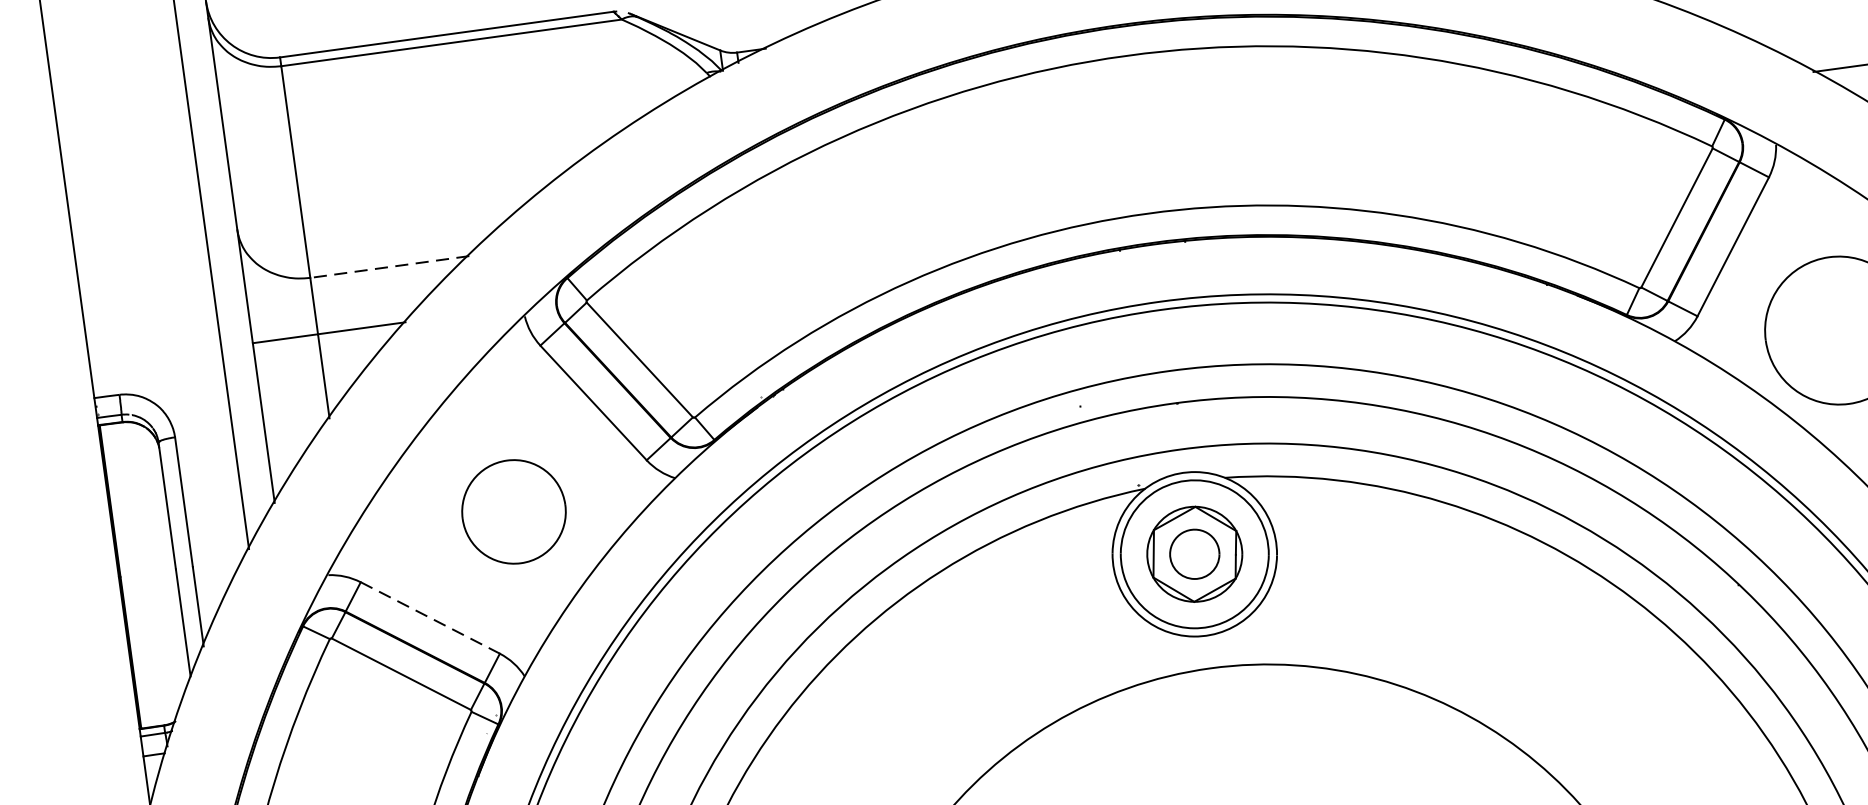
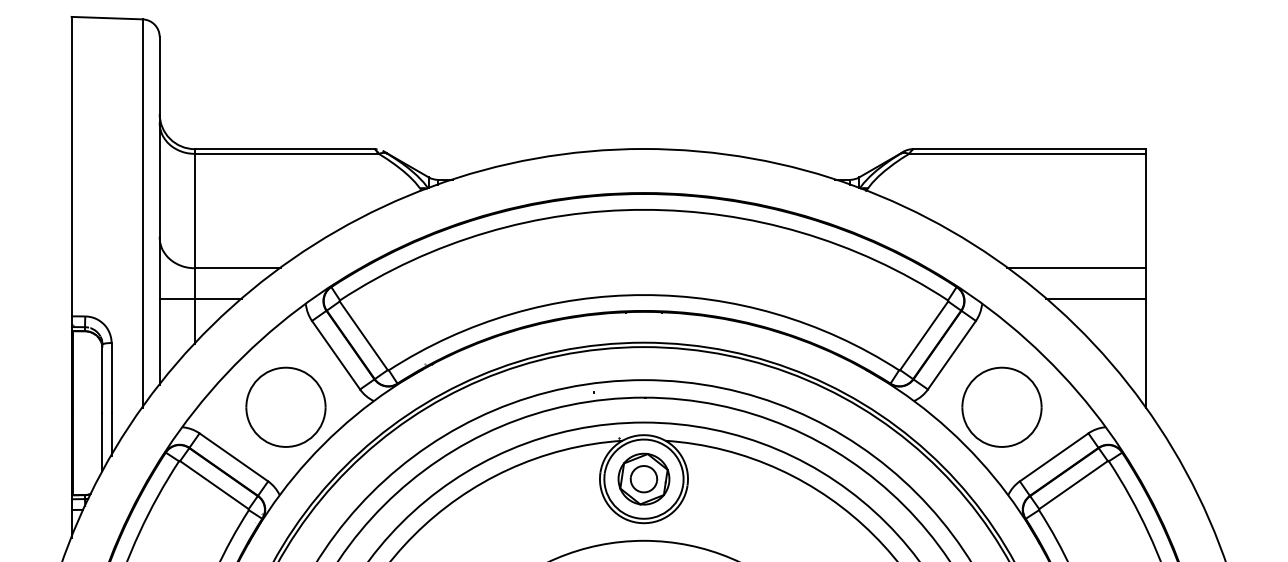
line: (389, 267) -> (237, 268), dashed -> solid
part: (512, 510) -> (285, 406), size x1.43
line: (429, 618) -> (233, 457), dashed -> solid

